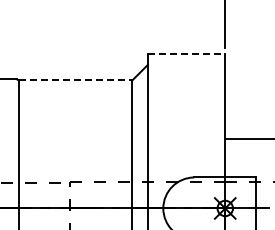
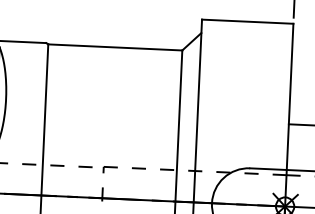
line: (186, 53) -> (247, 21), dashed -> solid
line: (75, 80) -> (115, 47), dashed -> solid

